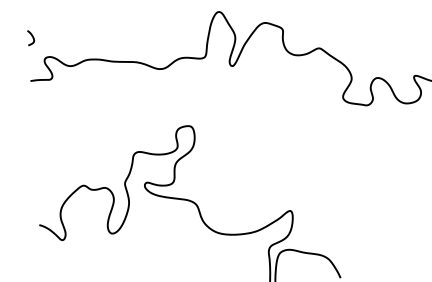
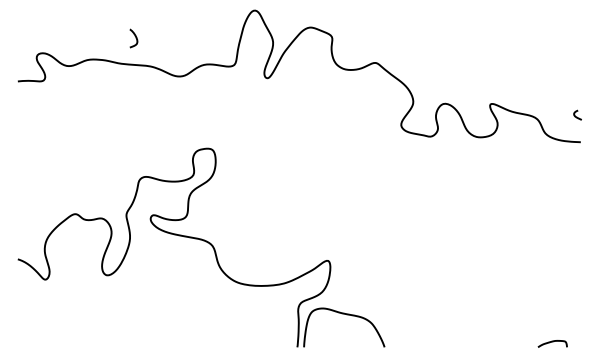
curve: (32, 37) -> (135, 38), moved

